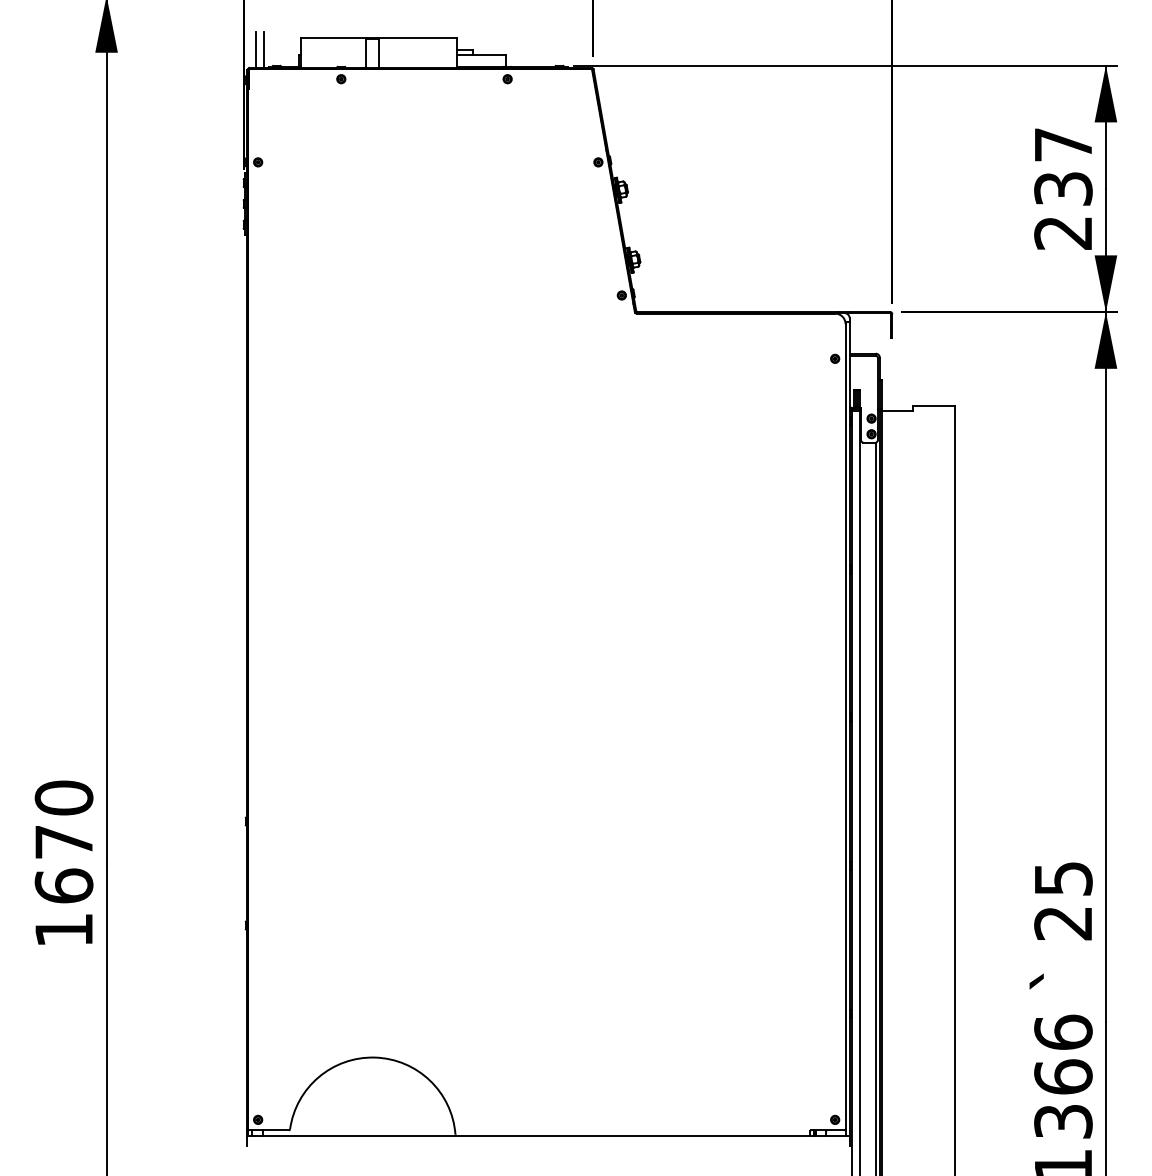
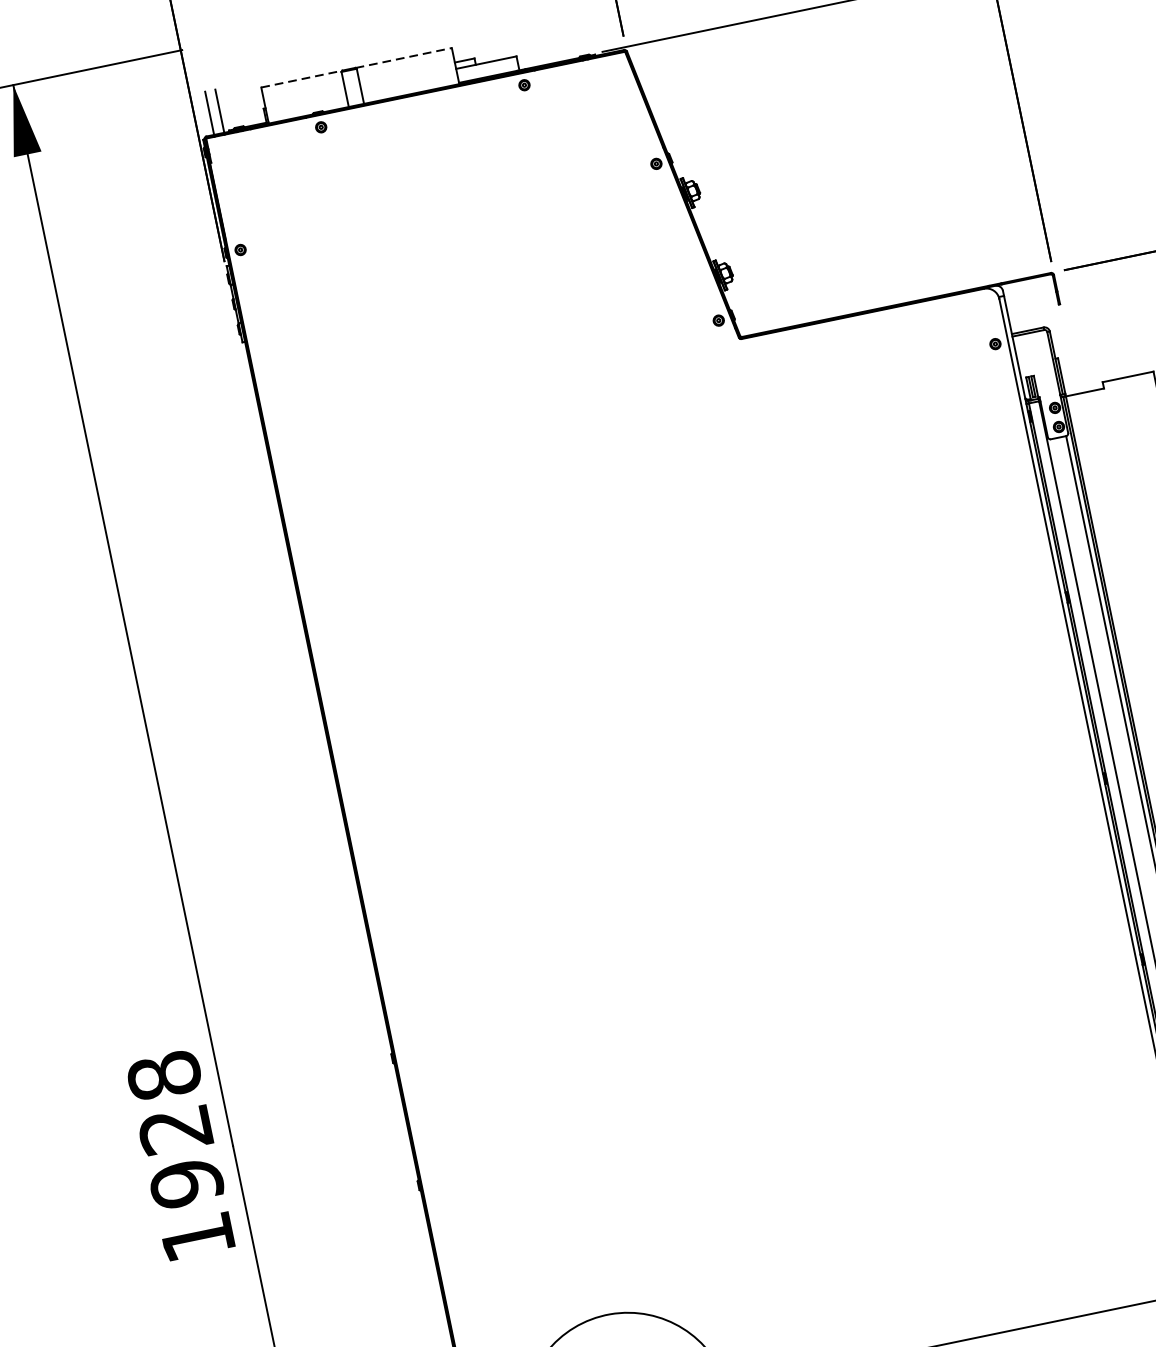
line: (334, 38) -> (302, 79), solid -> dashed
line: (417, 38) -> (404, 58), solid -> dashed
text: (63, 841) -> (174, 1129), 1670 -> 1928

